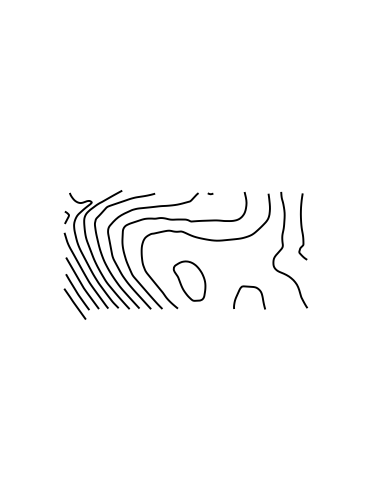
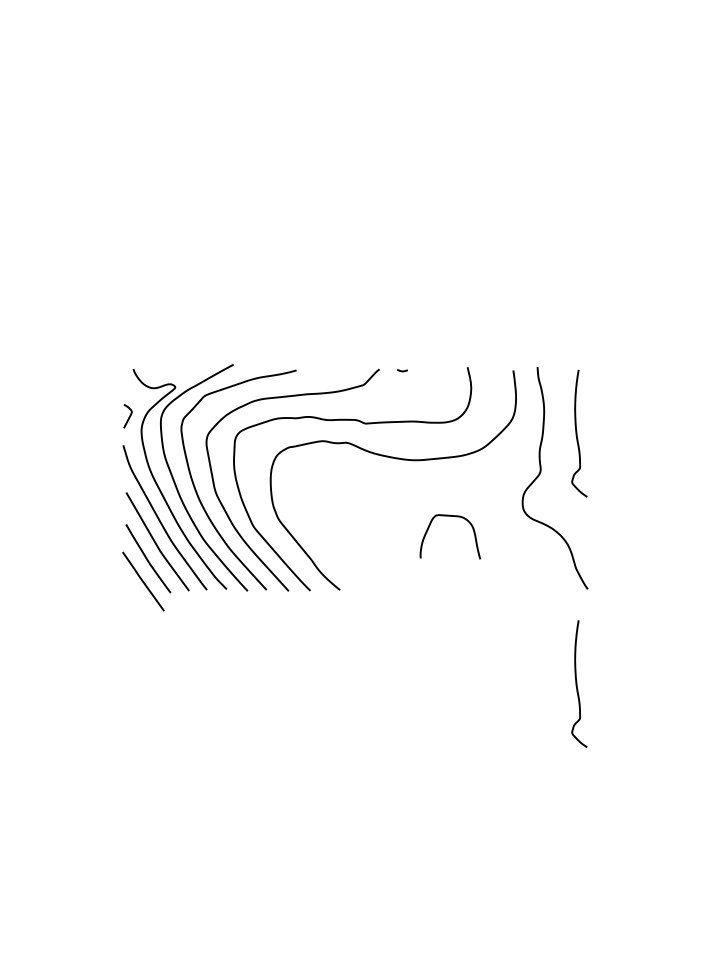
part: (189, 280) -> (362, 536), removed
curve: (249, 287) -> (450, 517), moved
curve: (302, 357) -> (578, 683), added

